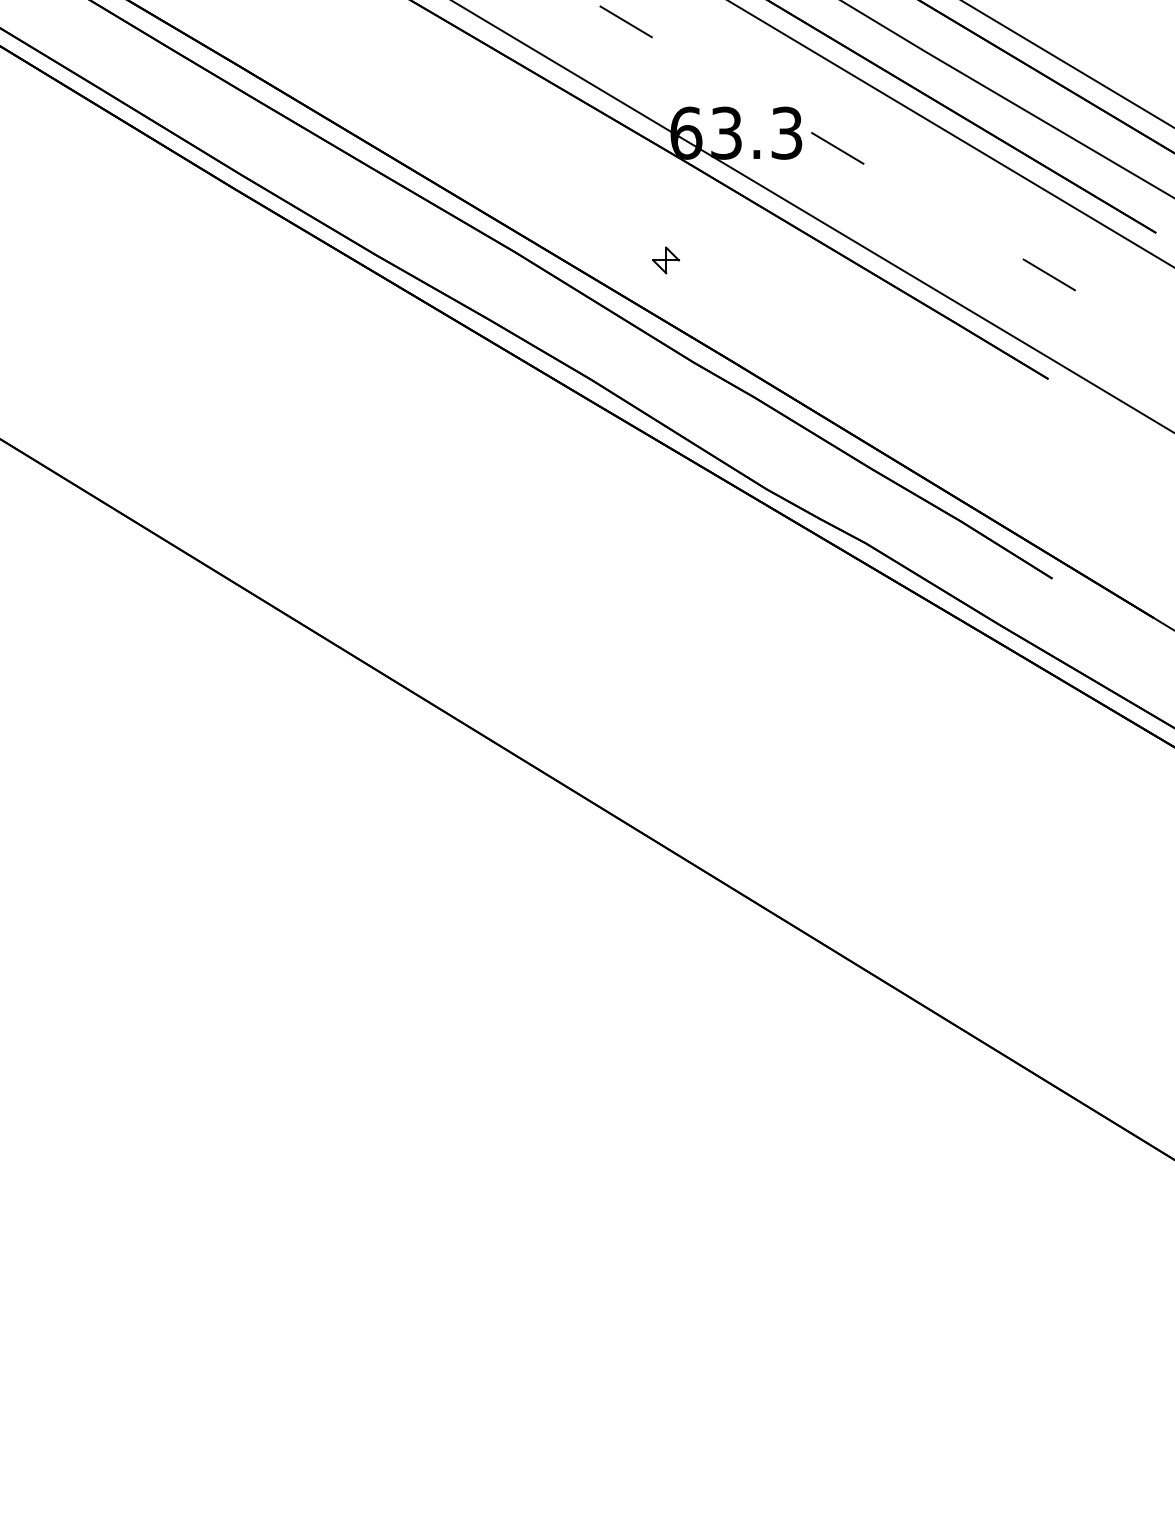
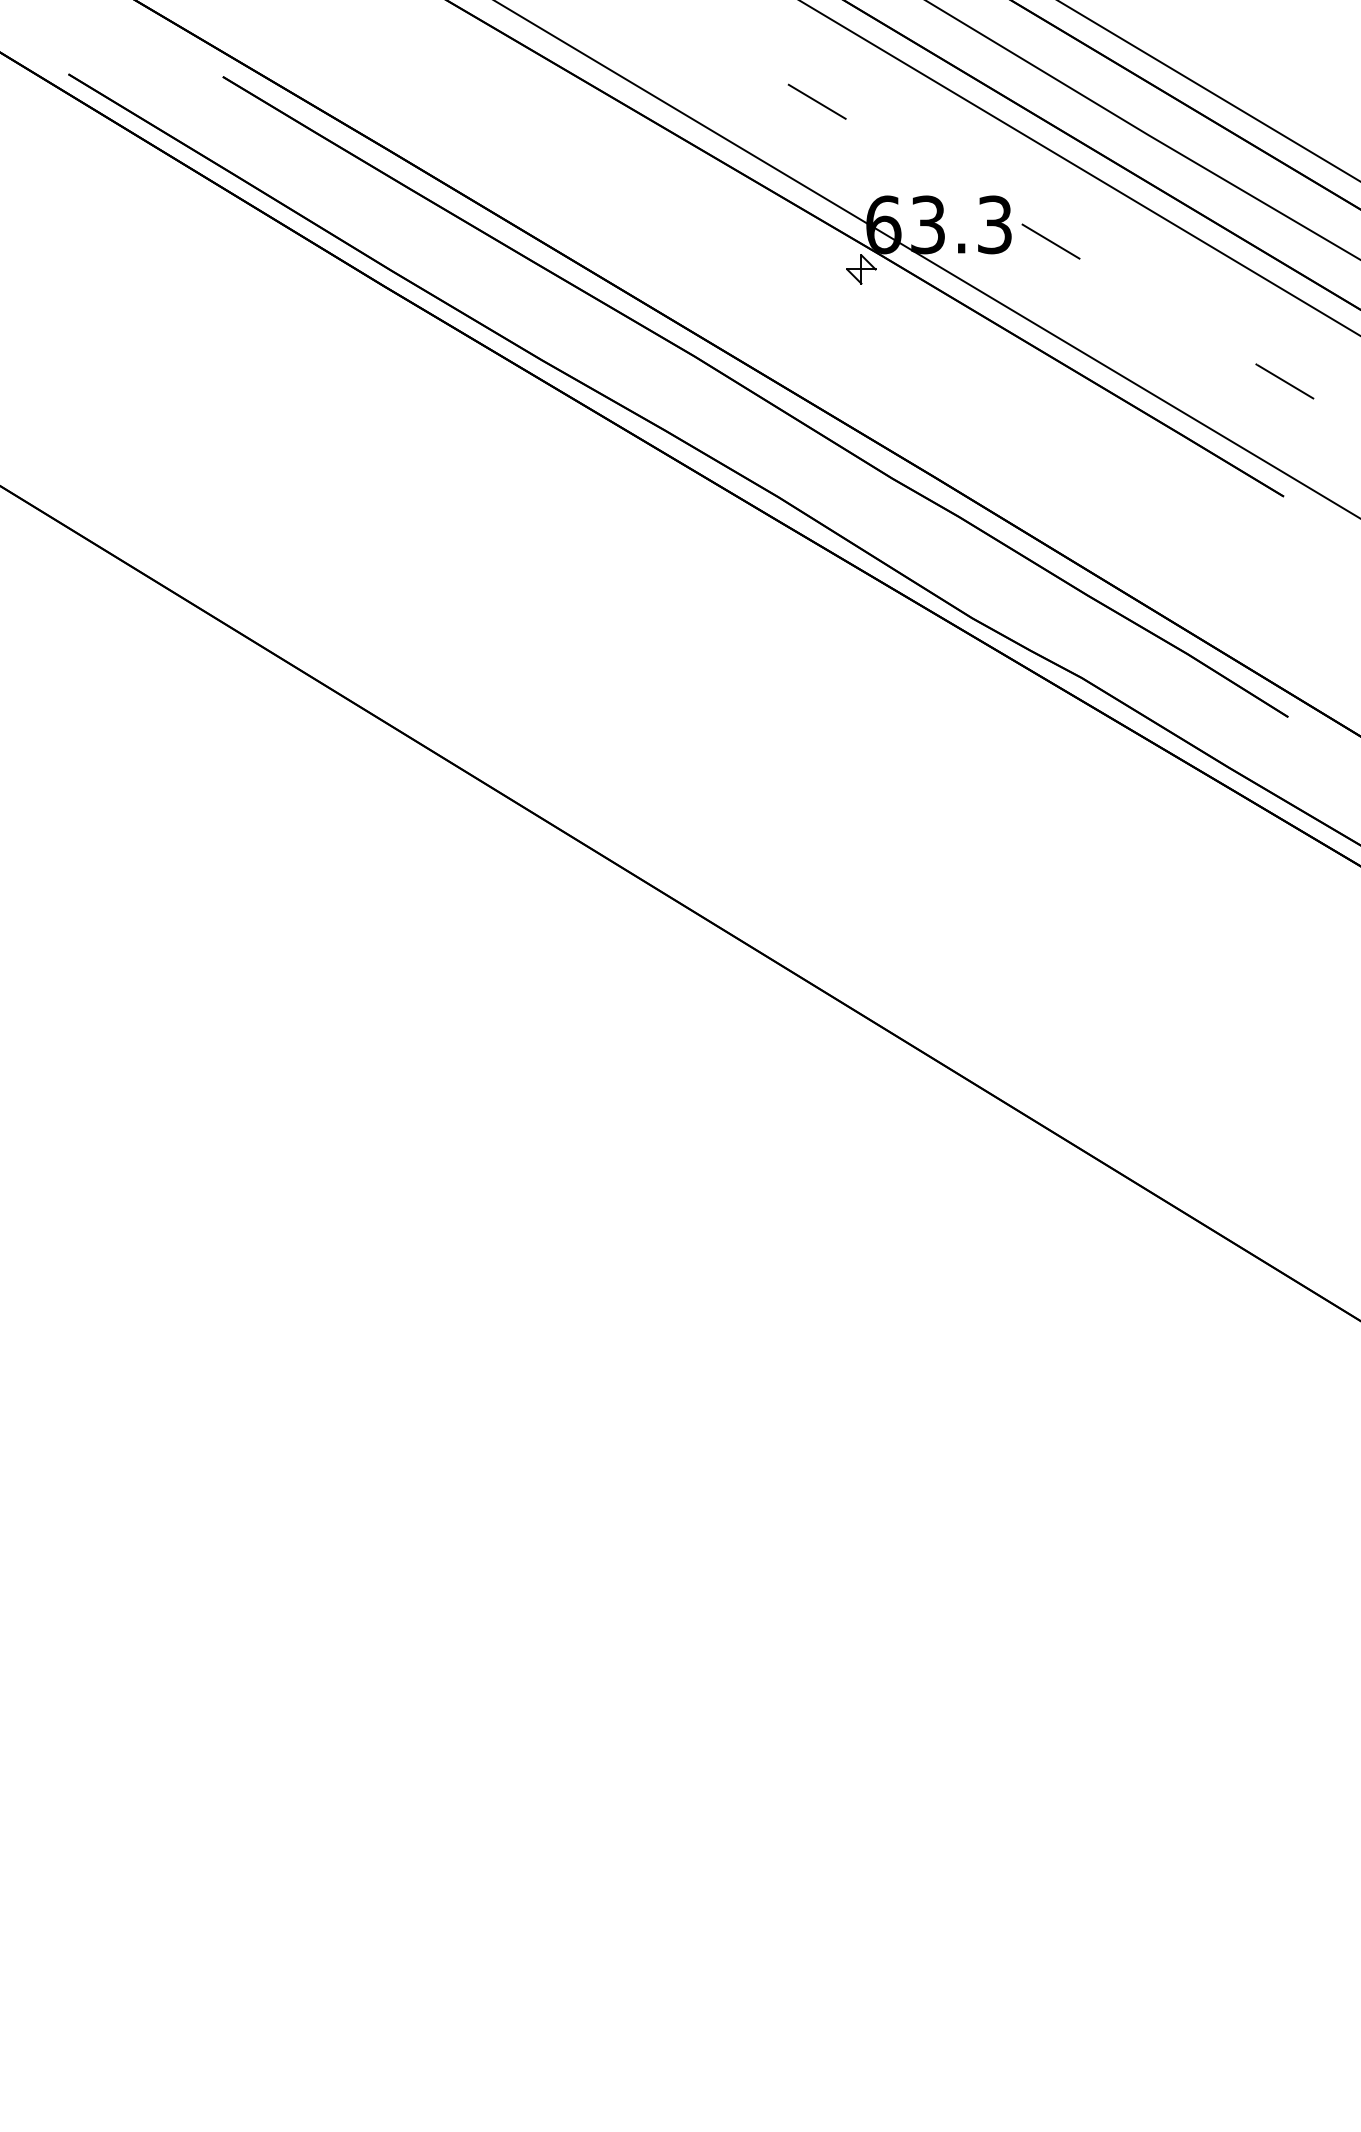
part: (666, 260) -> (861, 269), moved

